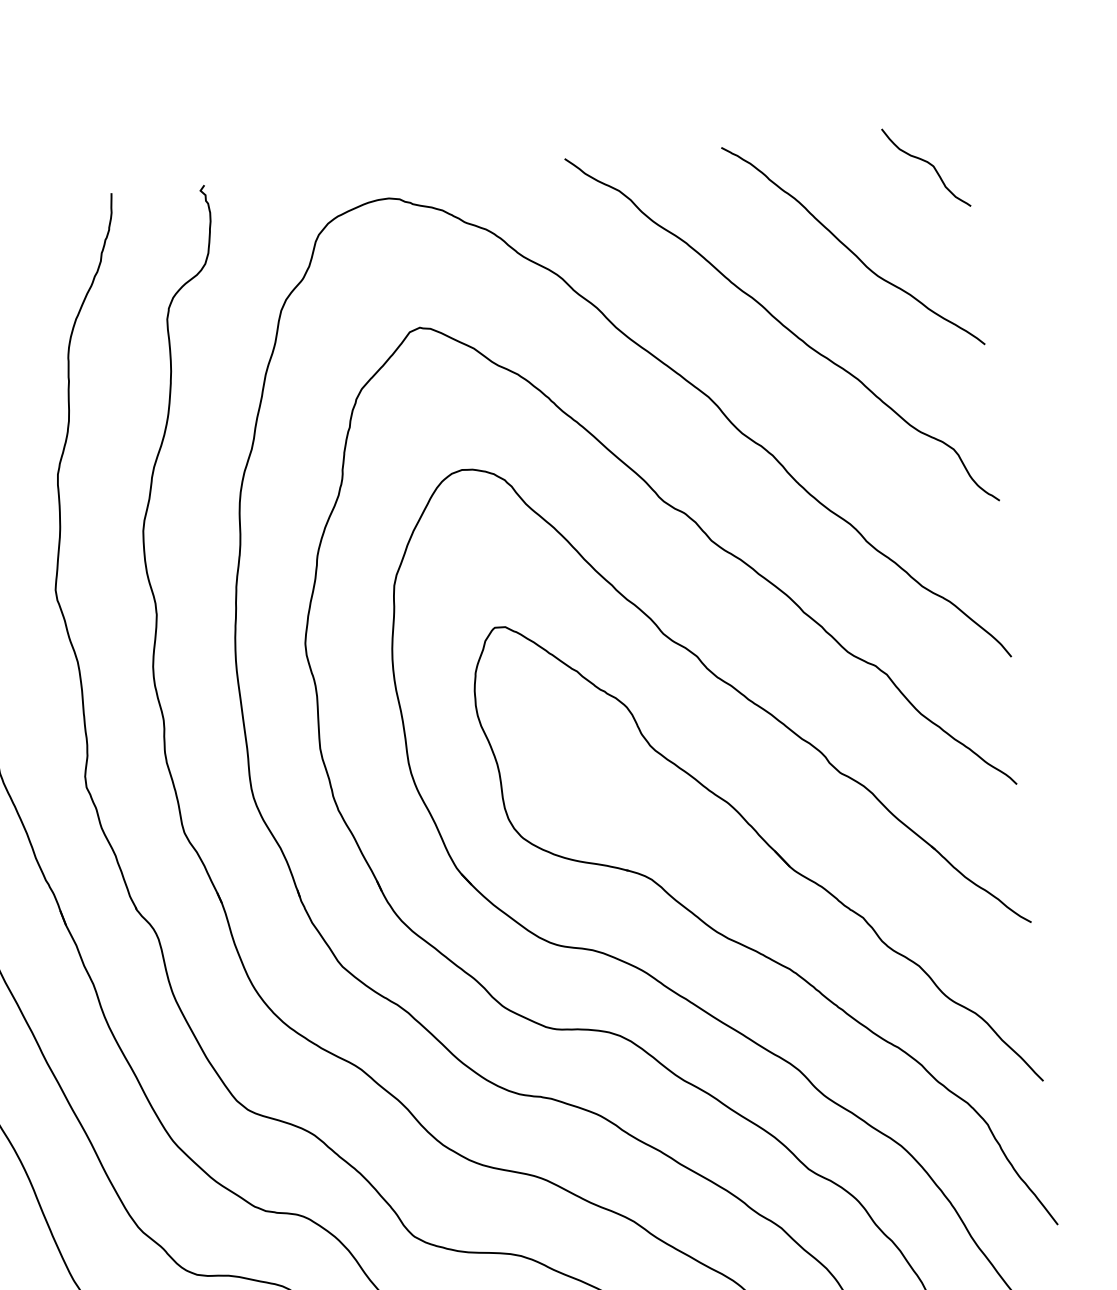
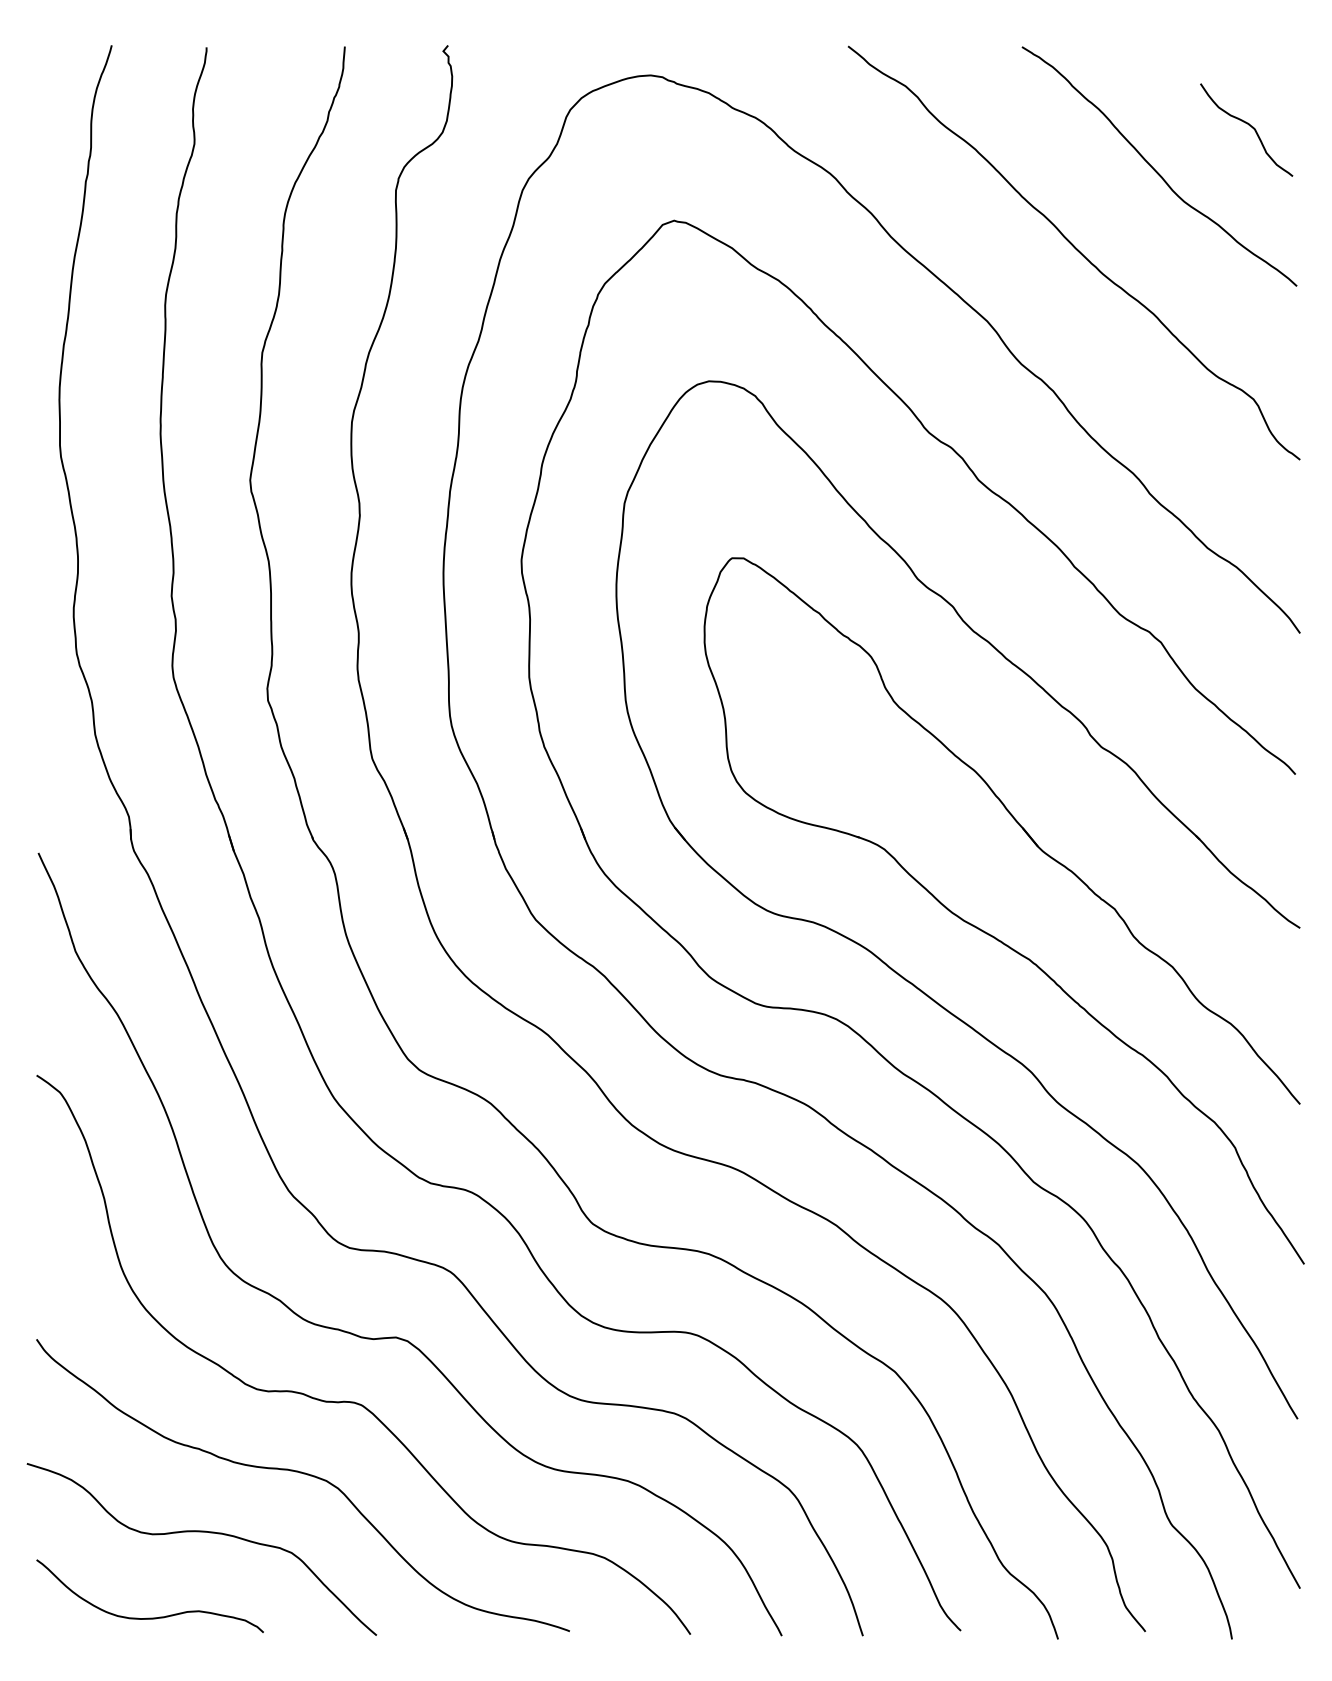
curve: (928, 164) -> (1249, 126), moved

